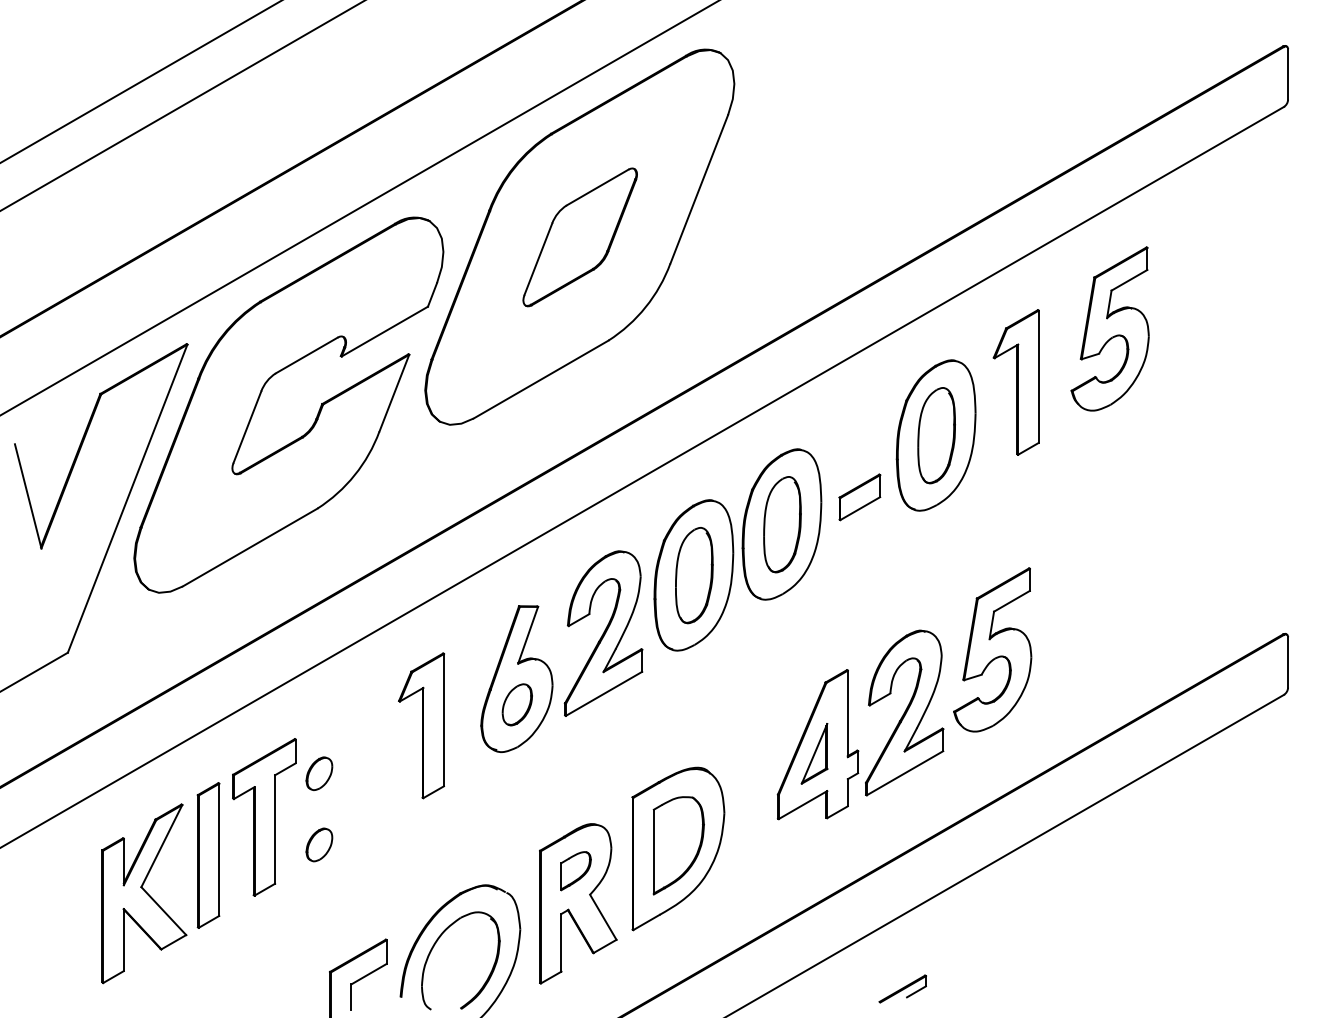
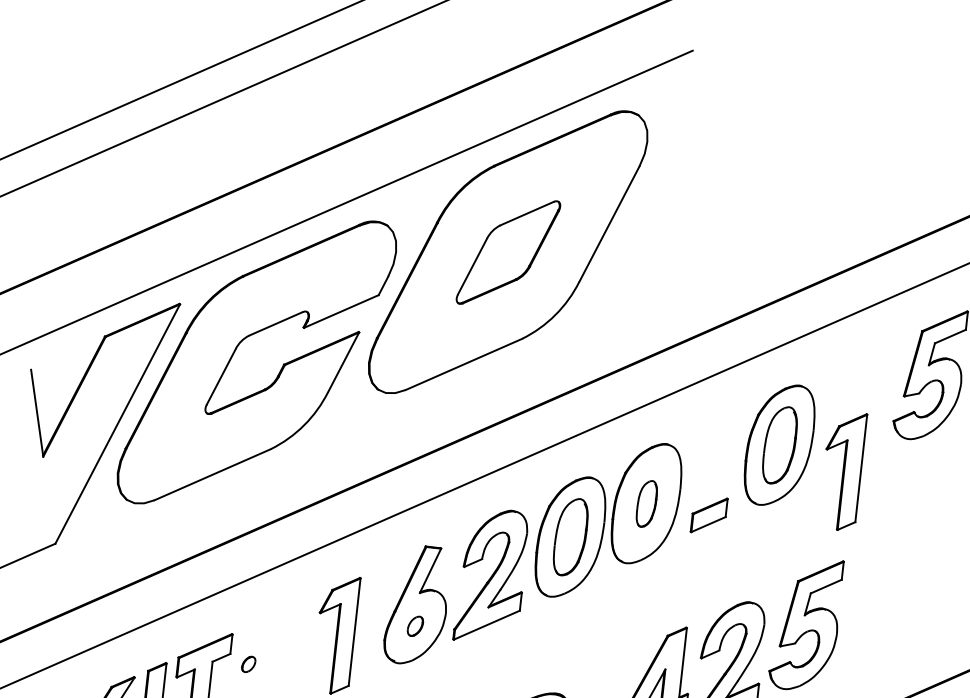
part: (1015, 382) -> (841, 471), moved
part: (859, 497) -> (708, 515), moved
part: (782, 524) -> (646, 503), size x0.6
part: (516, 704) -> (414, 625), size x0.6
part: (319, 773) -> (248, 664), size x0.6

